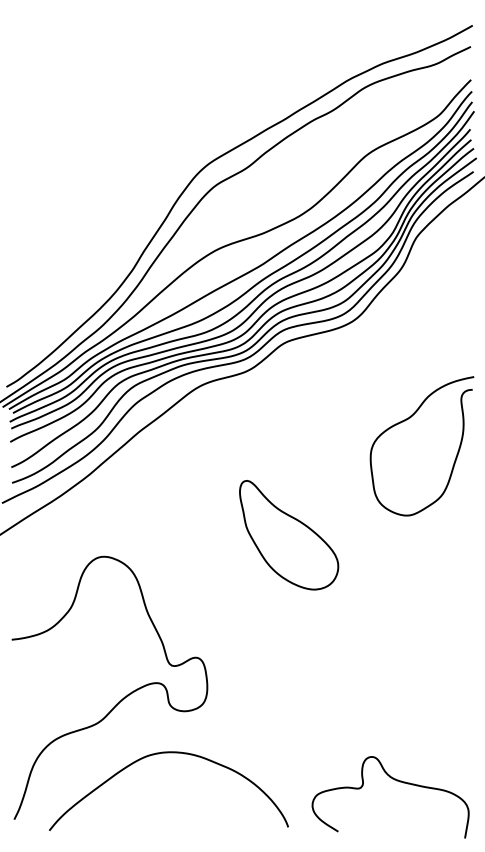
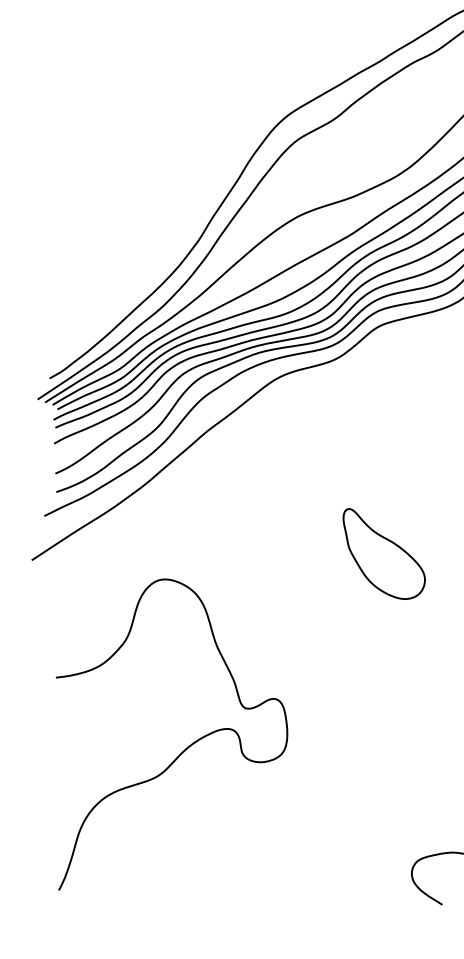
part: (289, 535) -> (384, 554), size x0.7
curve: (168, 753) -> (241, 812), removed

